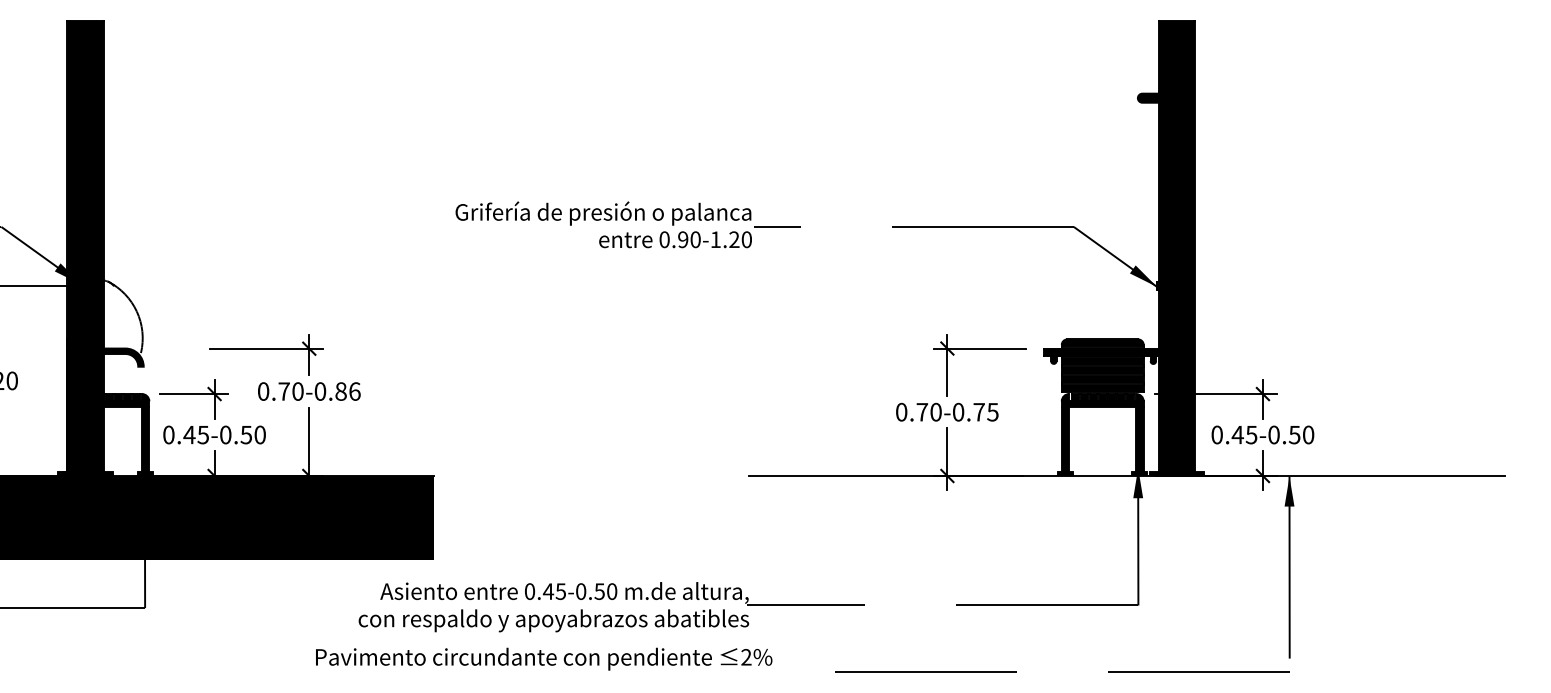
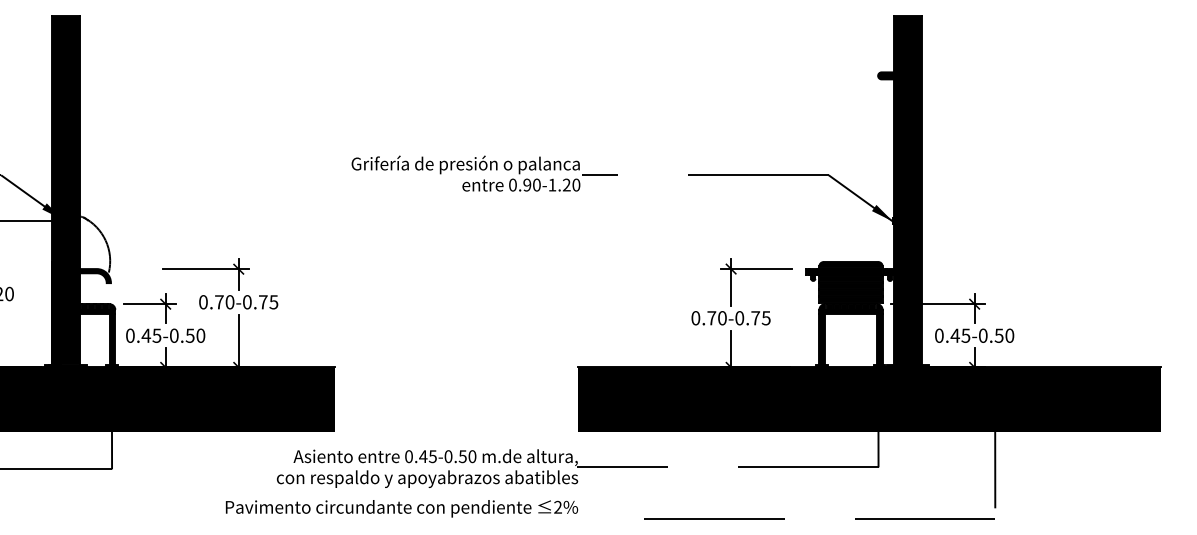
text: (347, 391) -> (268, 302), 0.70-0.86 -> 0.70-0.75
fill: (1126, 517) -> (869, 399), added
text: (544, 658) -> (402, 508), moved

